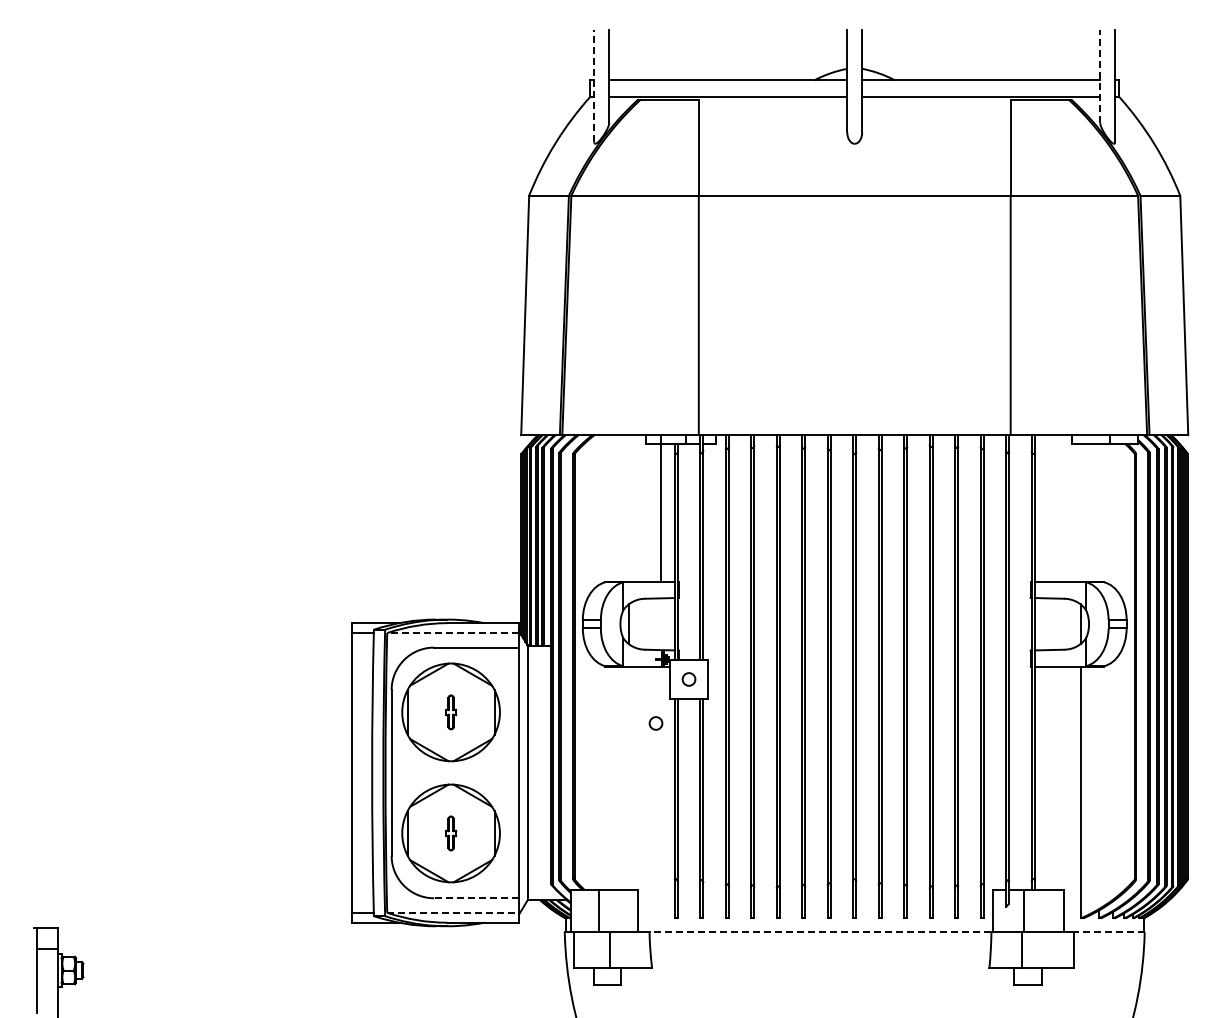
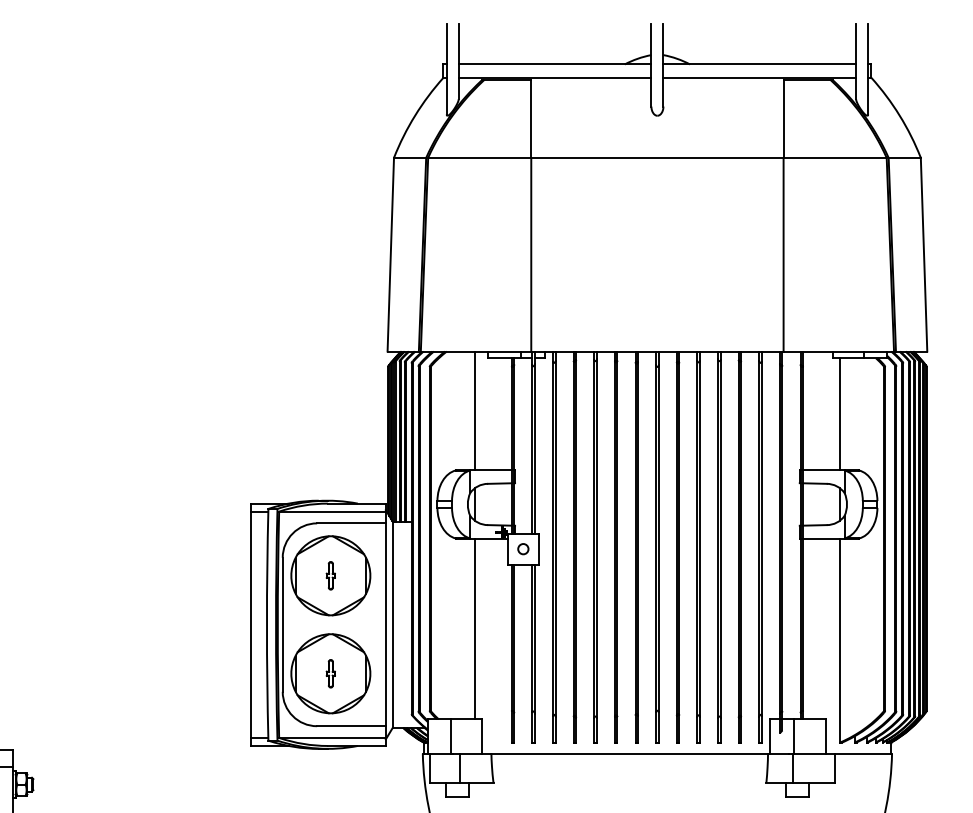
line: (1100, 76) -> (856, 61), dashed -> solid
line: (594, 86) -> (446, 69), dashed -> solid
line: (660, 508) -> (474, 410), moved
line: (1080, 512) -> (840, 414), added
line: (453, 633) -> (332, 511), dashed -> solid
circle: (655, 723) -> (496, 584), removed
line: (628, 777) -> (474, 628), added
line: (476, 898) -> (351, 726), dashed -> solid
line: (453, 912) -> (332, 737), dashed -> solid
line: (820, 932) -> (629, 753), dashed -> solid
line: (1108, 932) -> (862, 753), dashed -> solid

